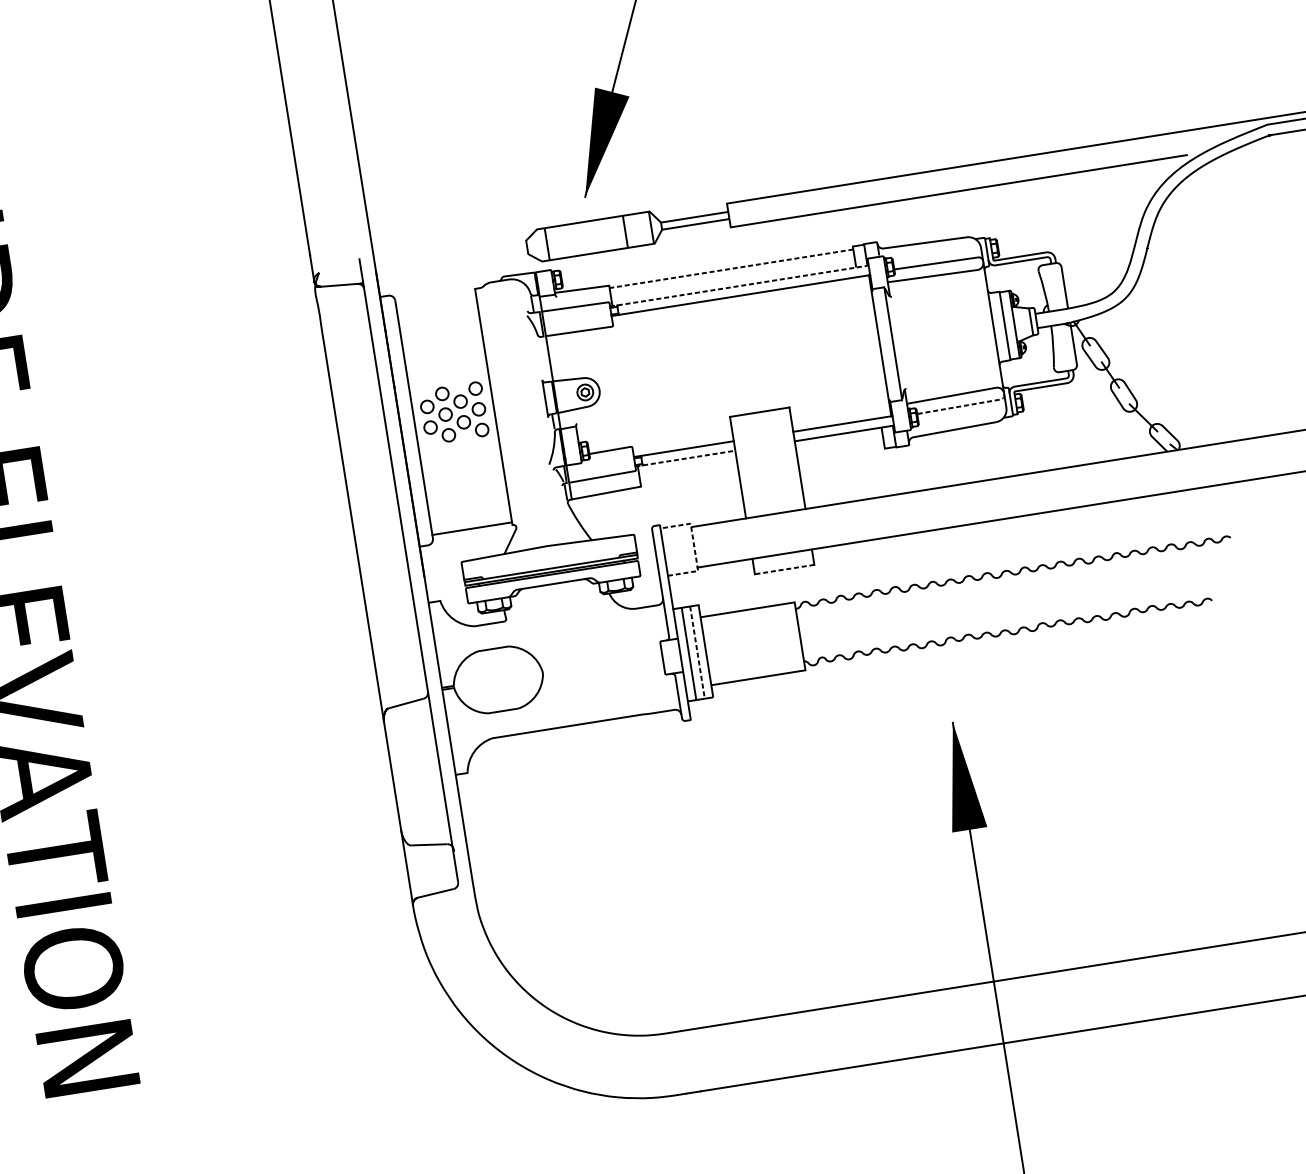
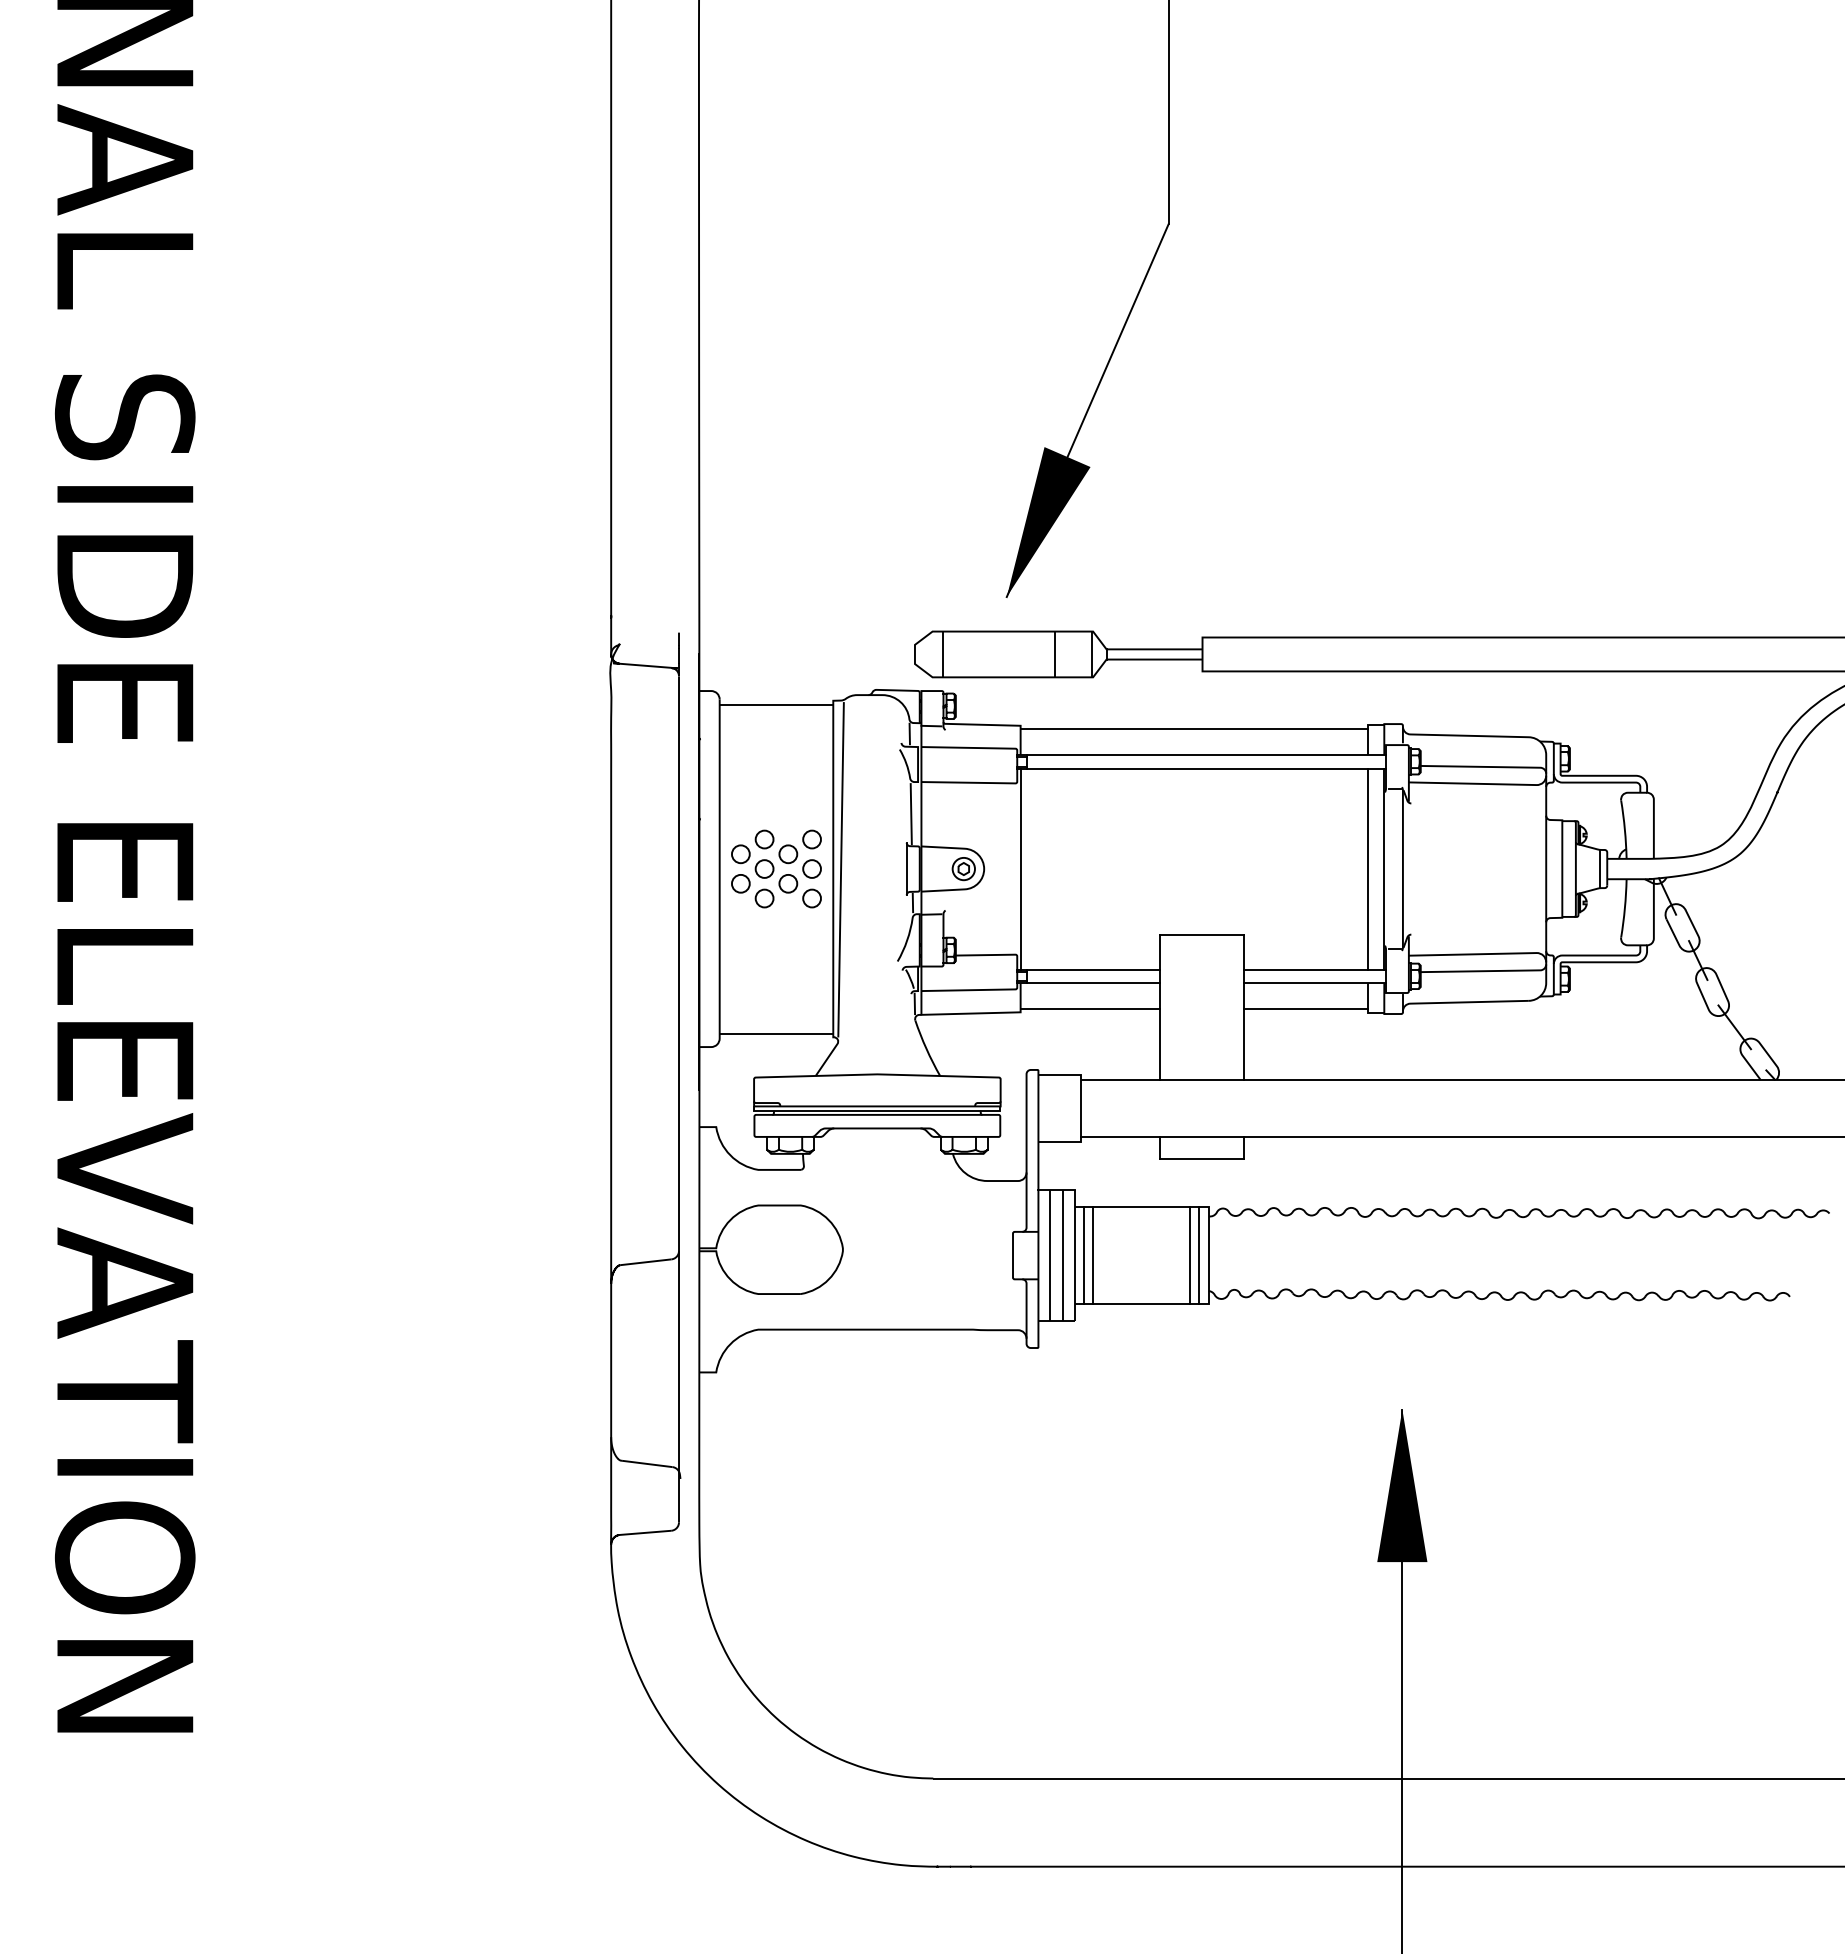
line: (731, 269) -> (1194, 729), dashed -> solid
line: (739, 285) -> (1202, 754), dashed -> solid
line: (435, 297) -> (776, 704), added
line: (869, 347) -> (1368, 868), added
line: (541, 360) -> (910, 814), added
line: (625, 385) -> (1020, 868), added
line: (498, 406) -> (840, 869), added
line: (964, 406) -> (1488, 971), dashed -> solid
line: (841, 452) -> (1306, 1008), added
line: (685, 458) -> (1088, 983), dashed -> solid
line: (688, 476) -> (1089, 1008), added
line: (694, 547) -> (1081, 1108), dashed -> solid
line: (784, 569) -> (1201, 1159), dashed -> solid
line: (793, 637) -> (1199, 1255), added
line: (787, 638) -> (1190, 1255), added
line: (719, 649) -> (1093, 1255), added
line: (712, 650) -> (1084, 1255), added
line: (697, 652) -> (1062, 1255), dashed -> solid

